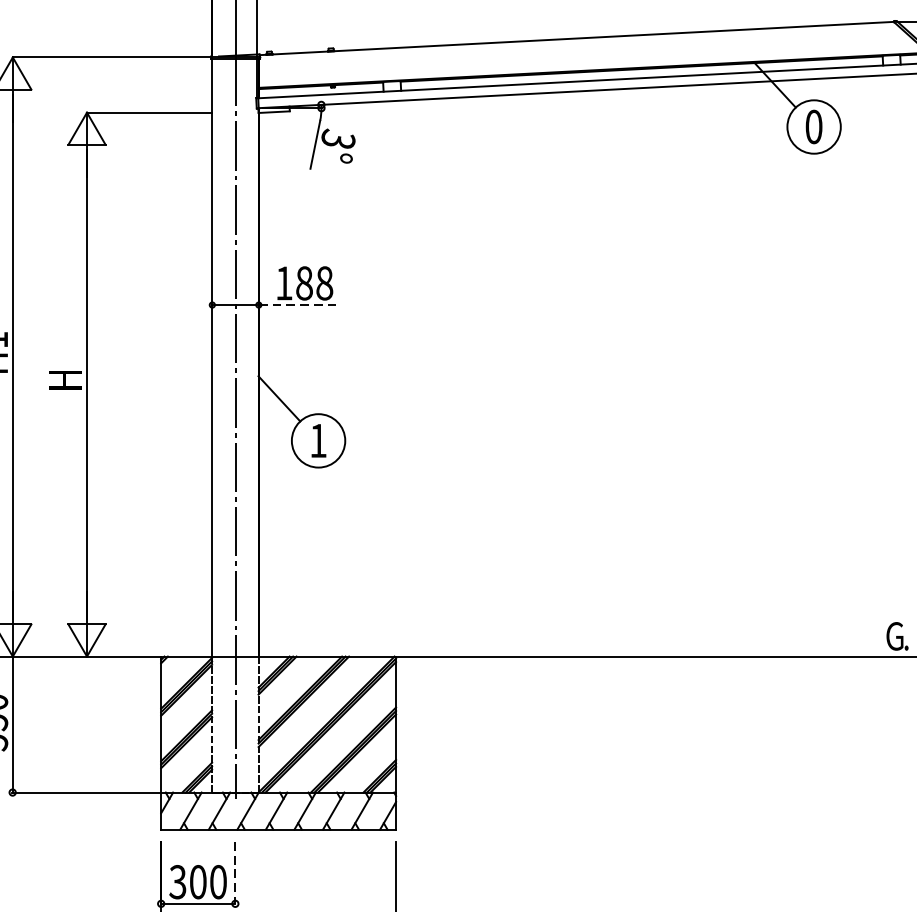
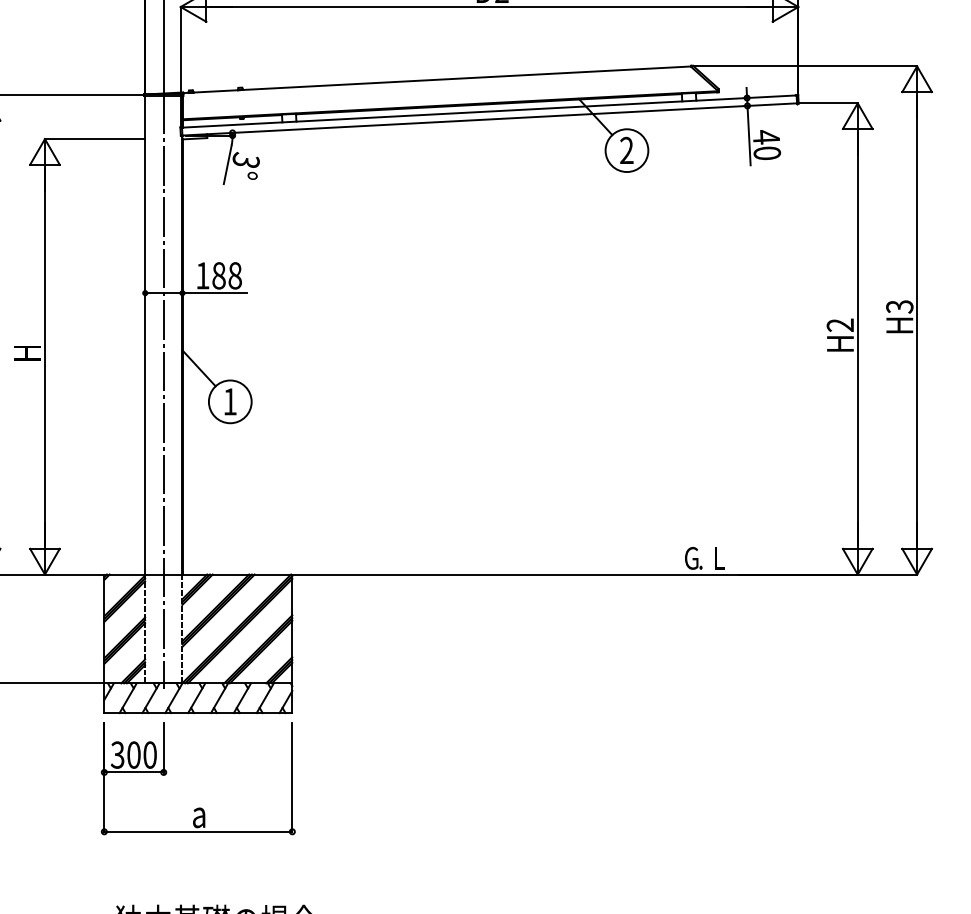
text: (813, 126) -> (626, 150), 0 -> 2
line: (300, 305) -> (215, 293), dashed -> solid
line: (235, 872) -> (163, 747), dashed -> solid

